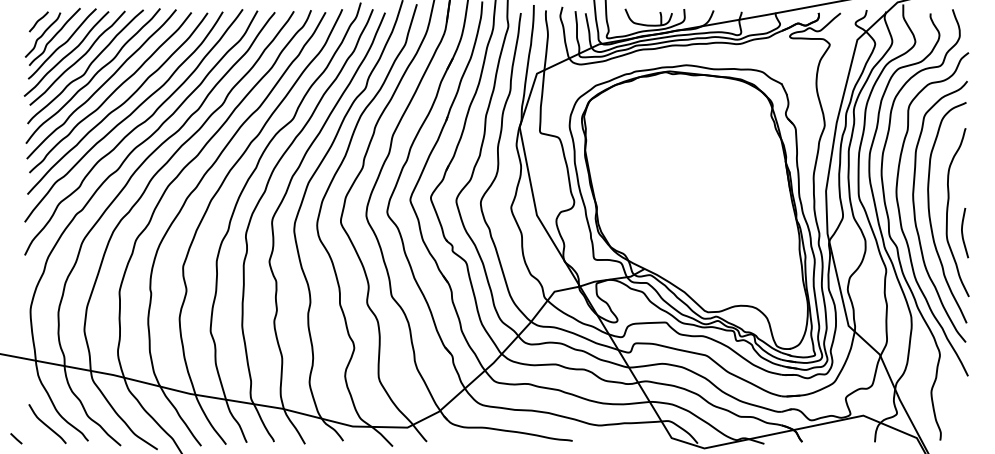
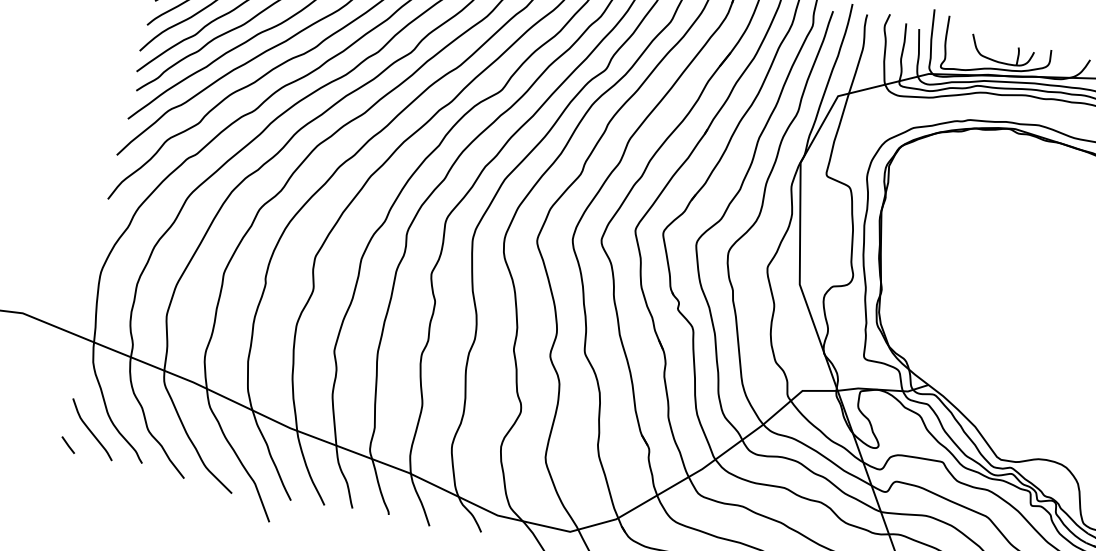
line: (16, 438) -> (68, 444), moved

